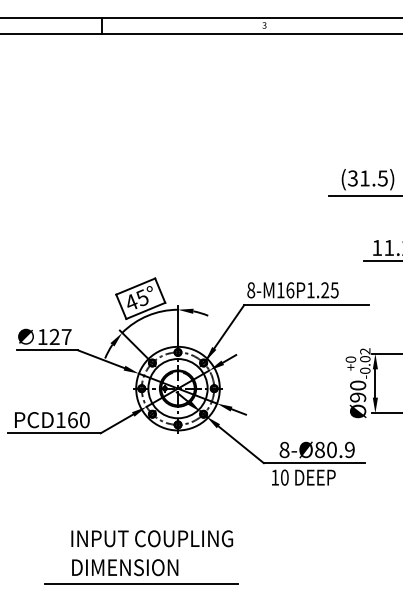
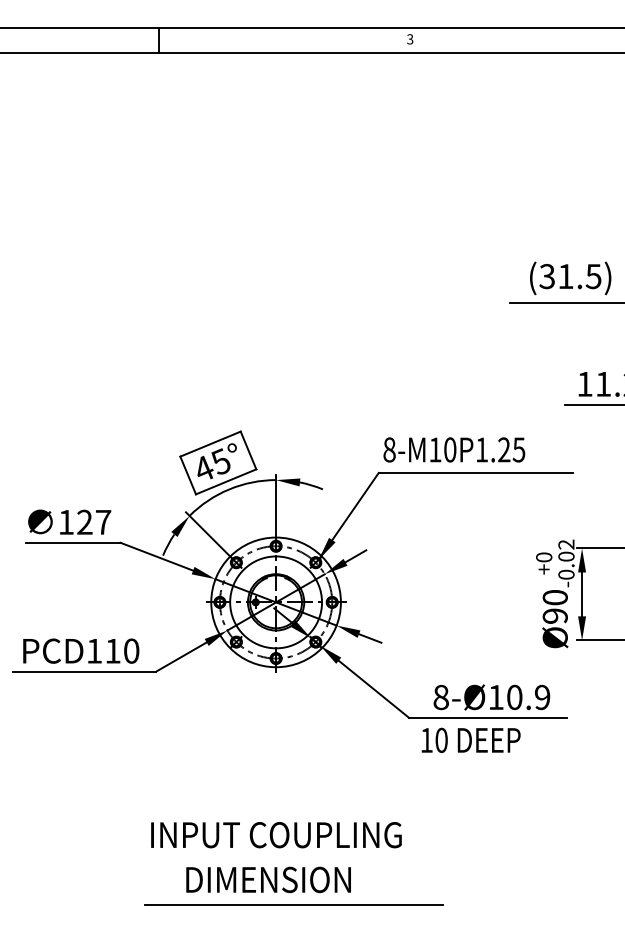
text: (290, 290) -> (450, 450), 8-M16P1.25 -> 8-M10P1.25
text: (72, 420) -> (112, 651), PCD160 -> PCD110
text: (319, 449) -> (495, 696), 8-Ø80.9 -> 8-Ø10.9
text: (152, 538) -> (276, 834), moved
part: (141, 571) -> (293, 885), moved

